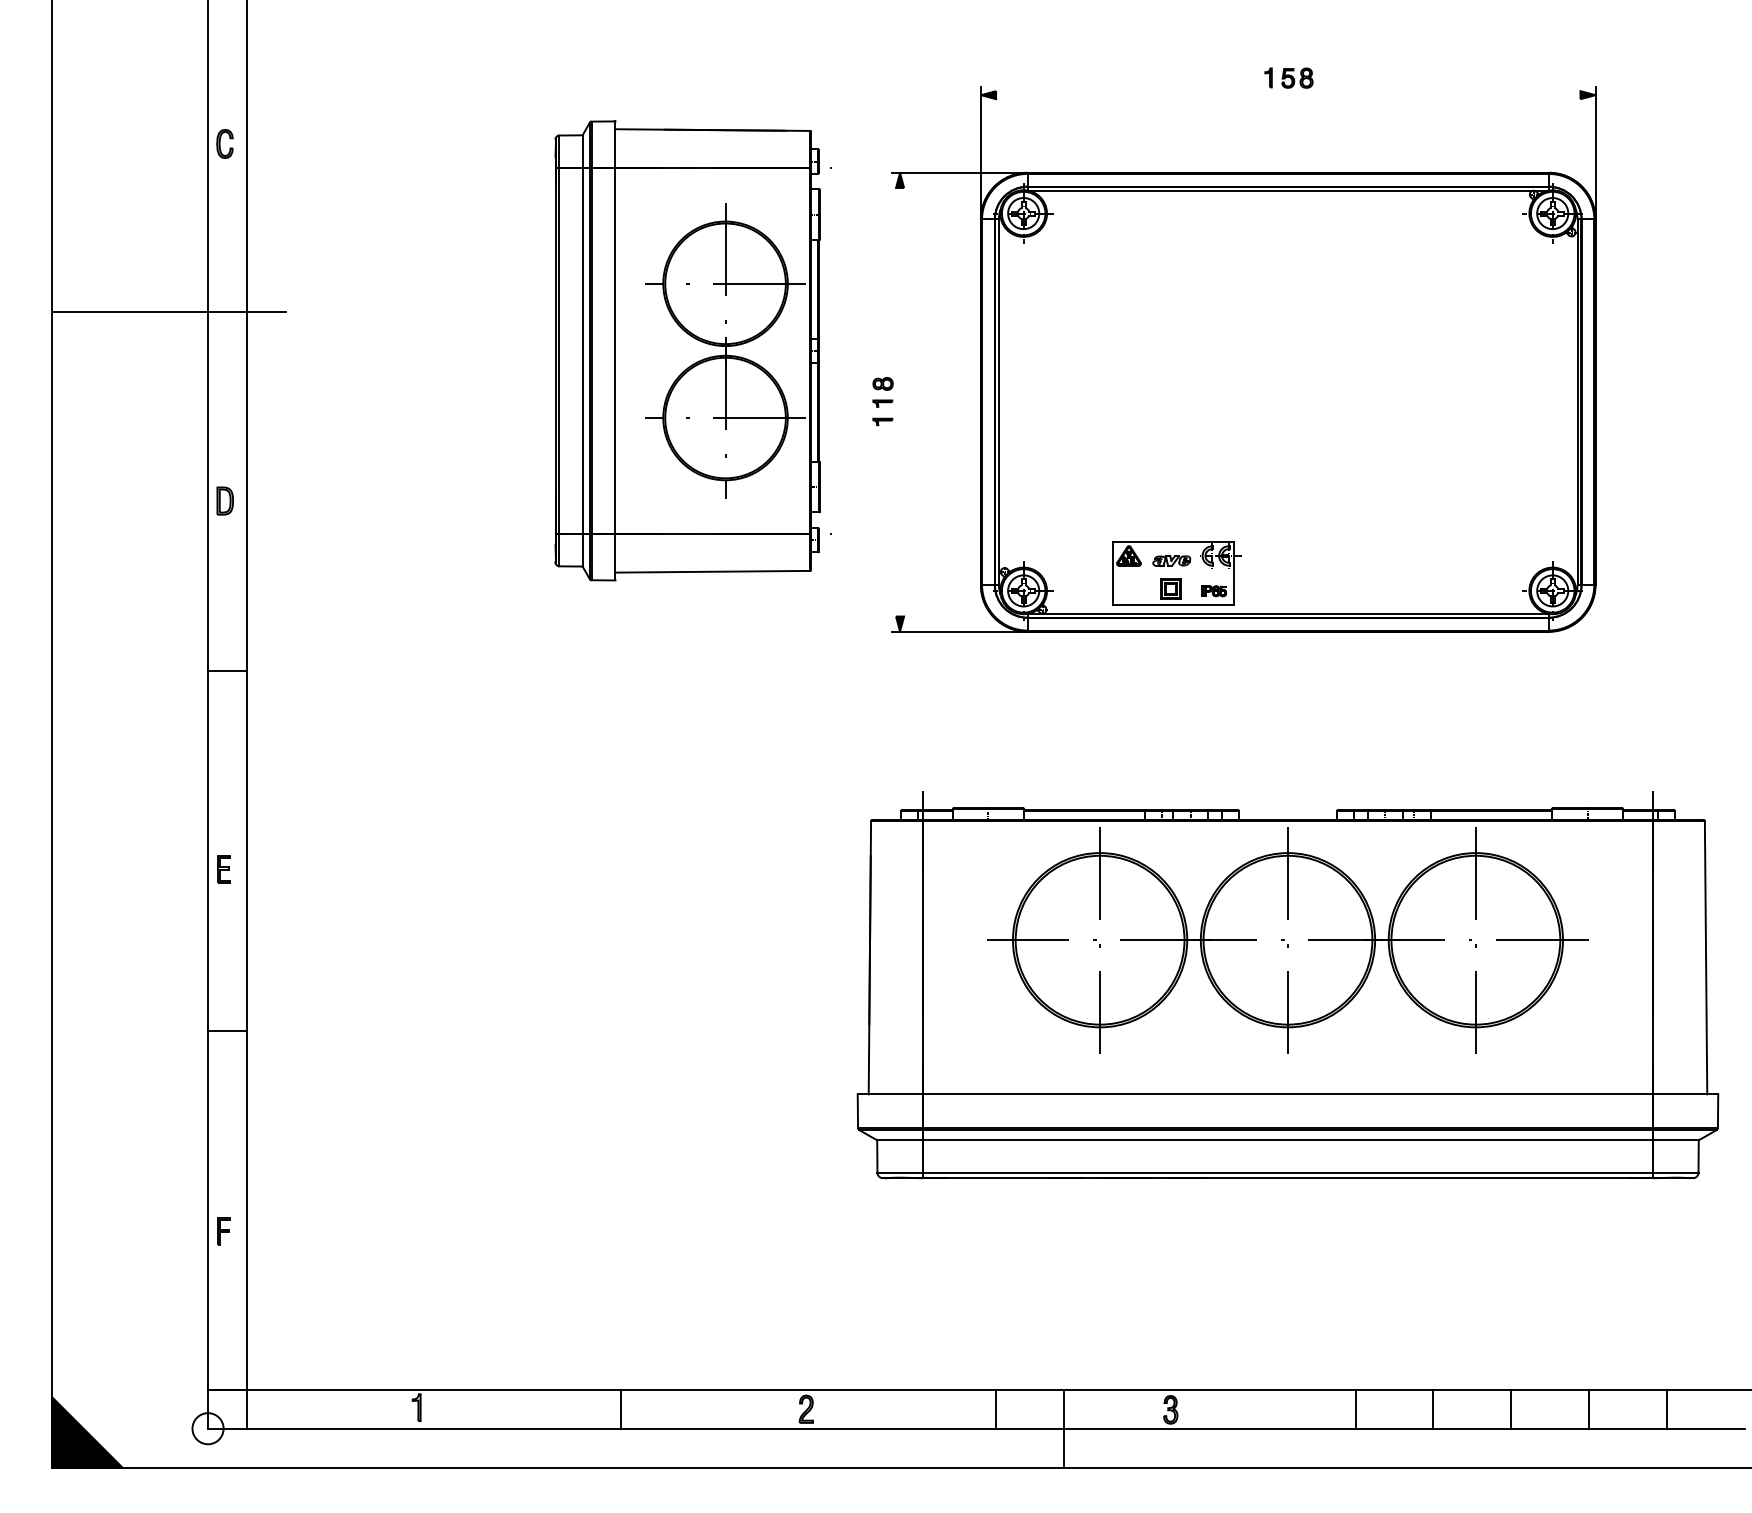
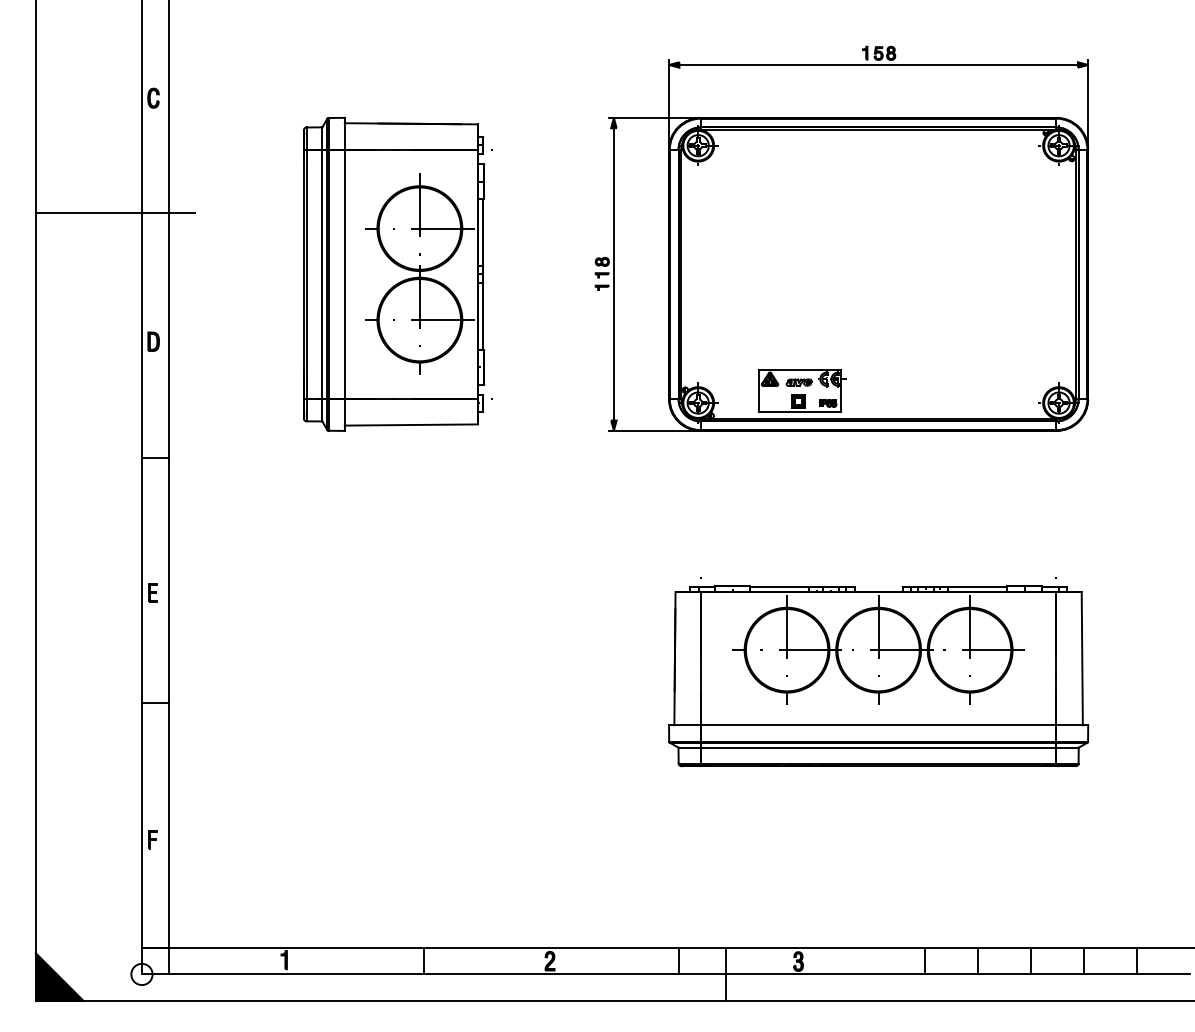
line: (1288, 94) -> (878, 64), added
part: (692, 351) -> (397, 274), moved
line: (899, 402) -> (613, 274), added
part: (1288, 985) -> (878, 672), size x0.71

